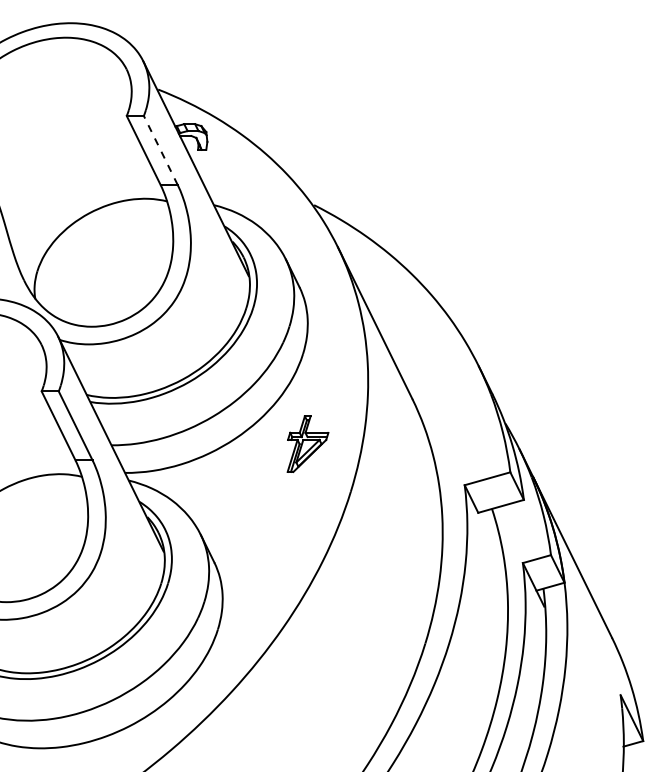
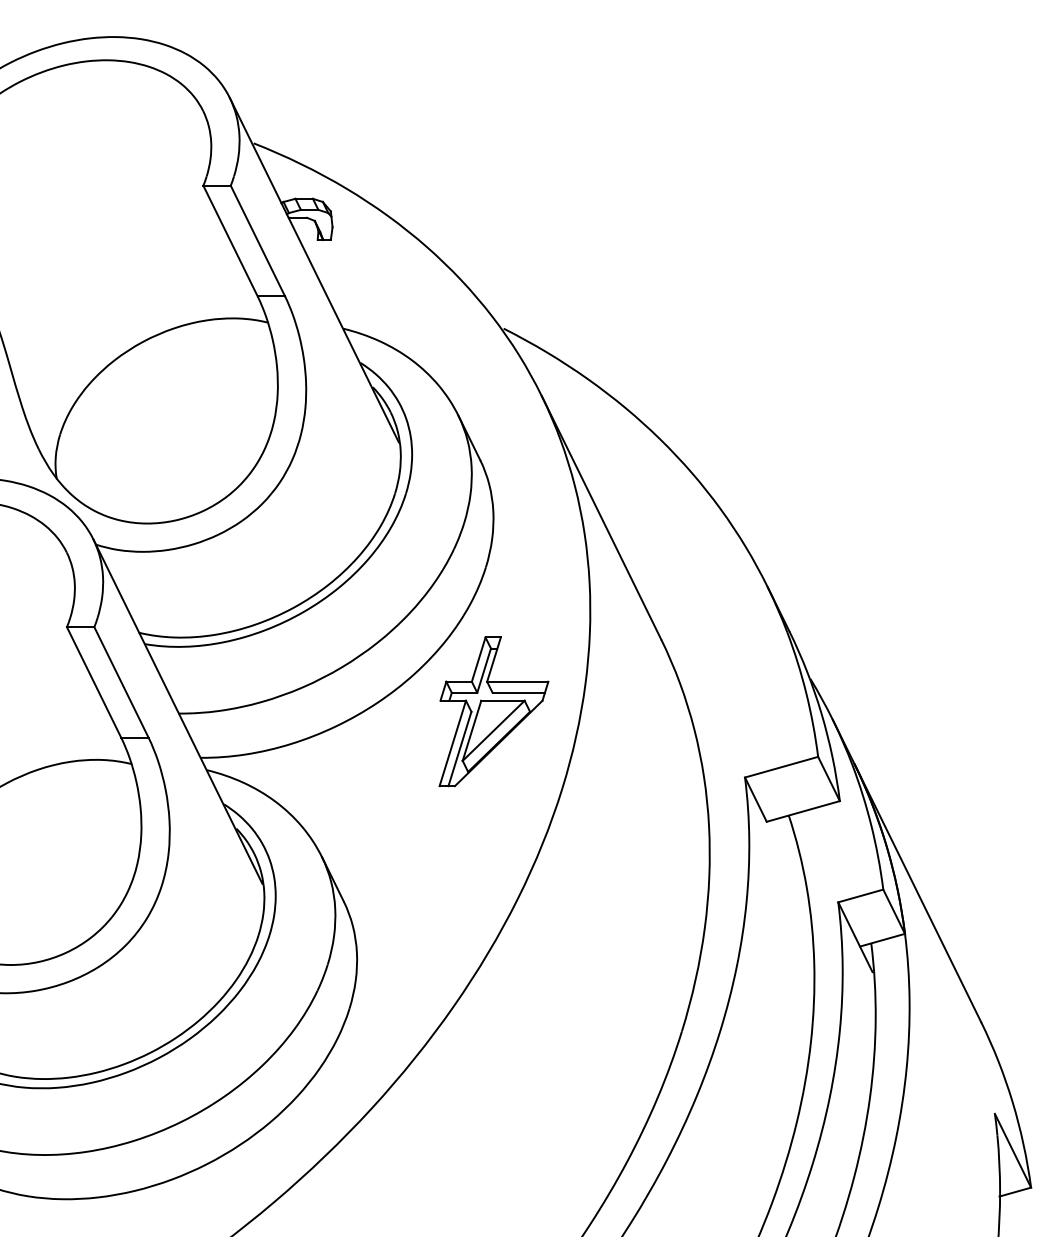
line: (160, 150) -> (257, 241), dashed -> solid
part: (307, 443) -> (493, 710), size x1.67

